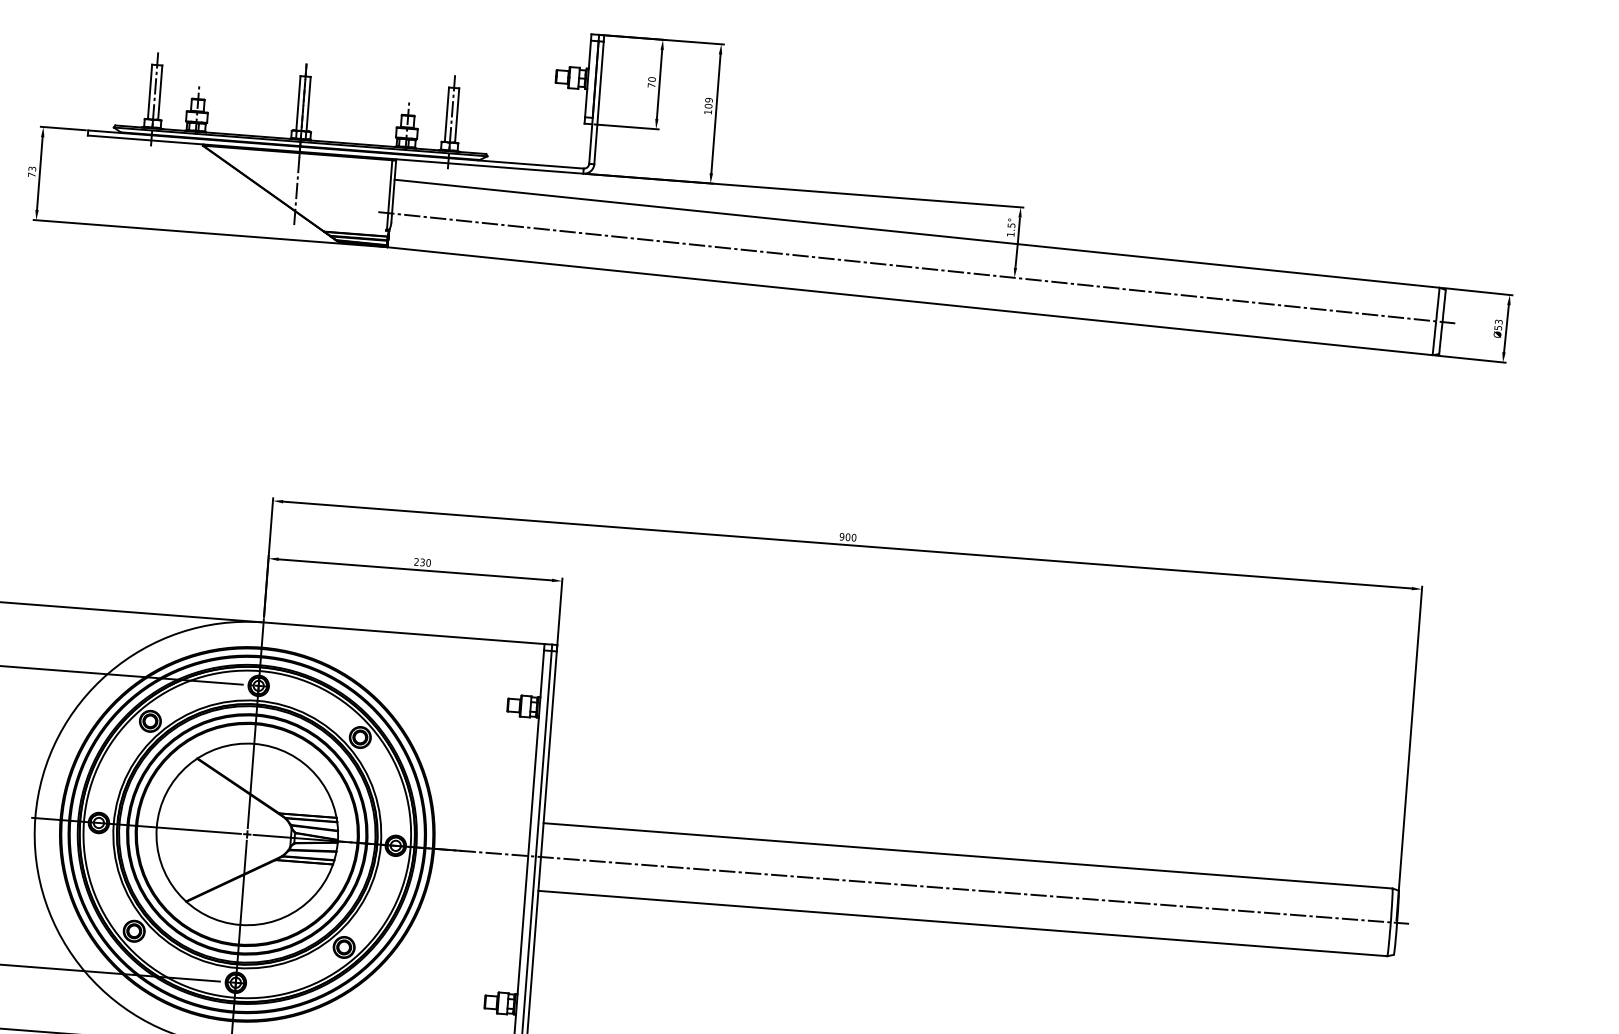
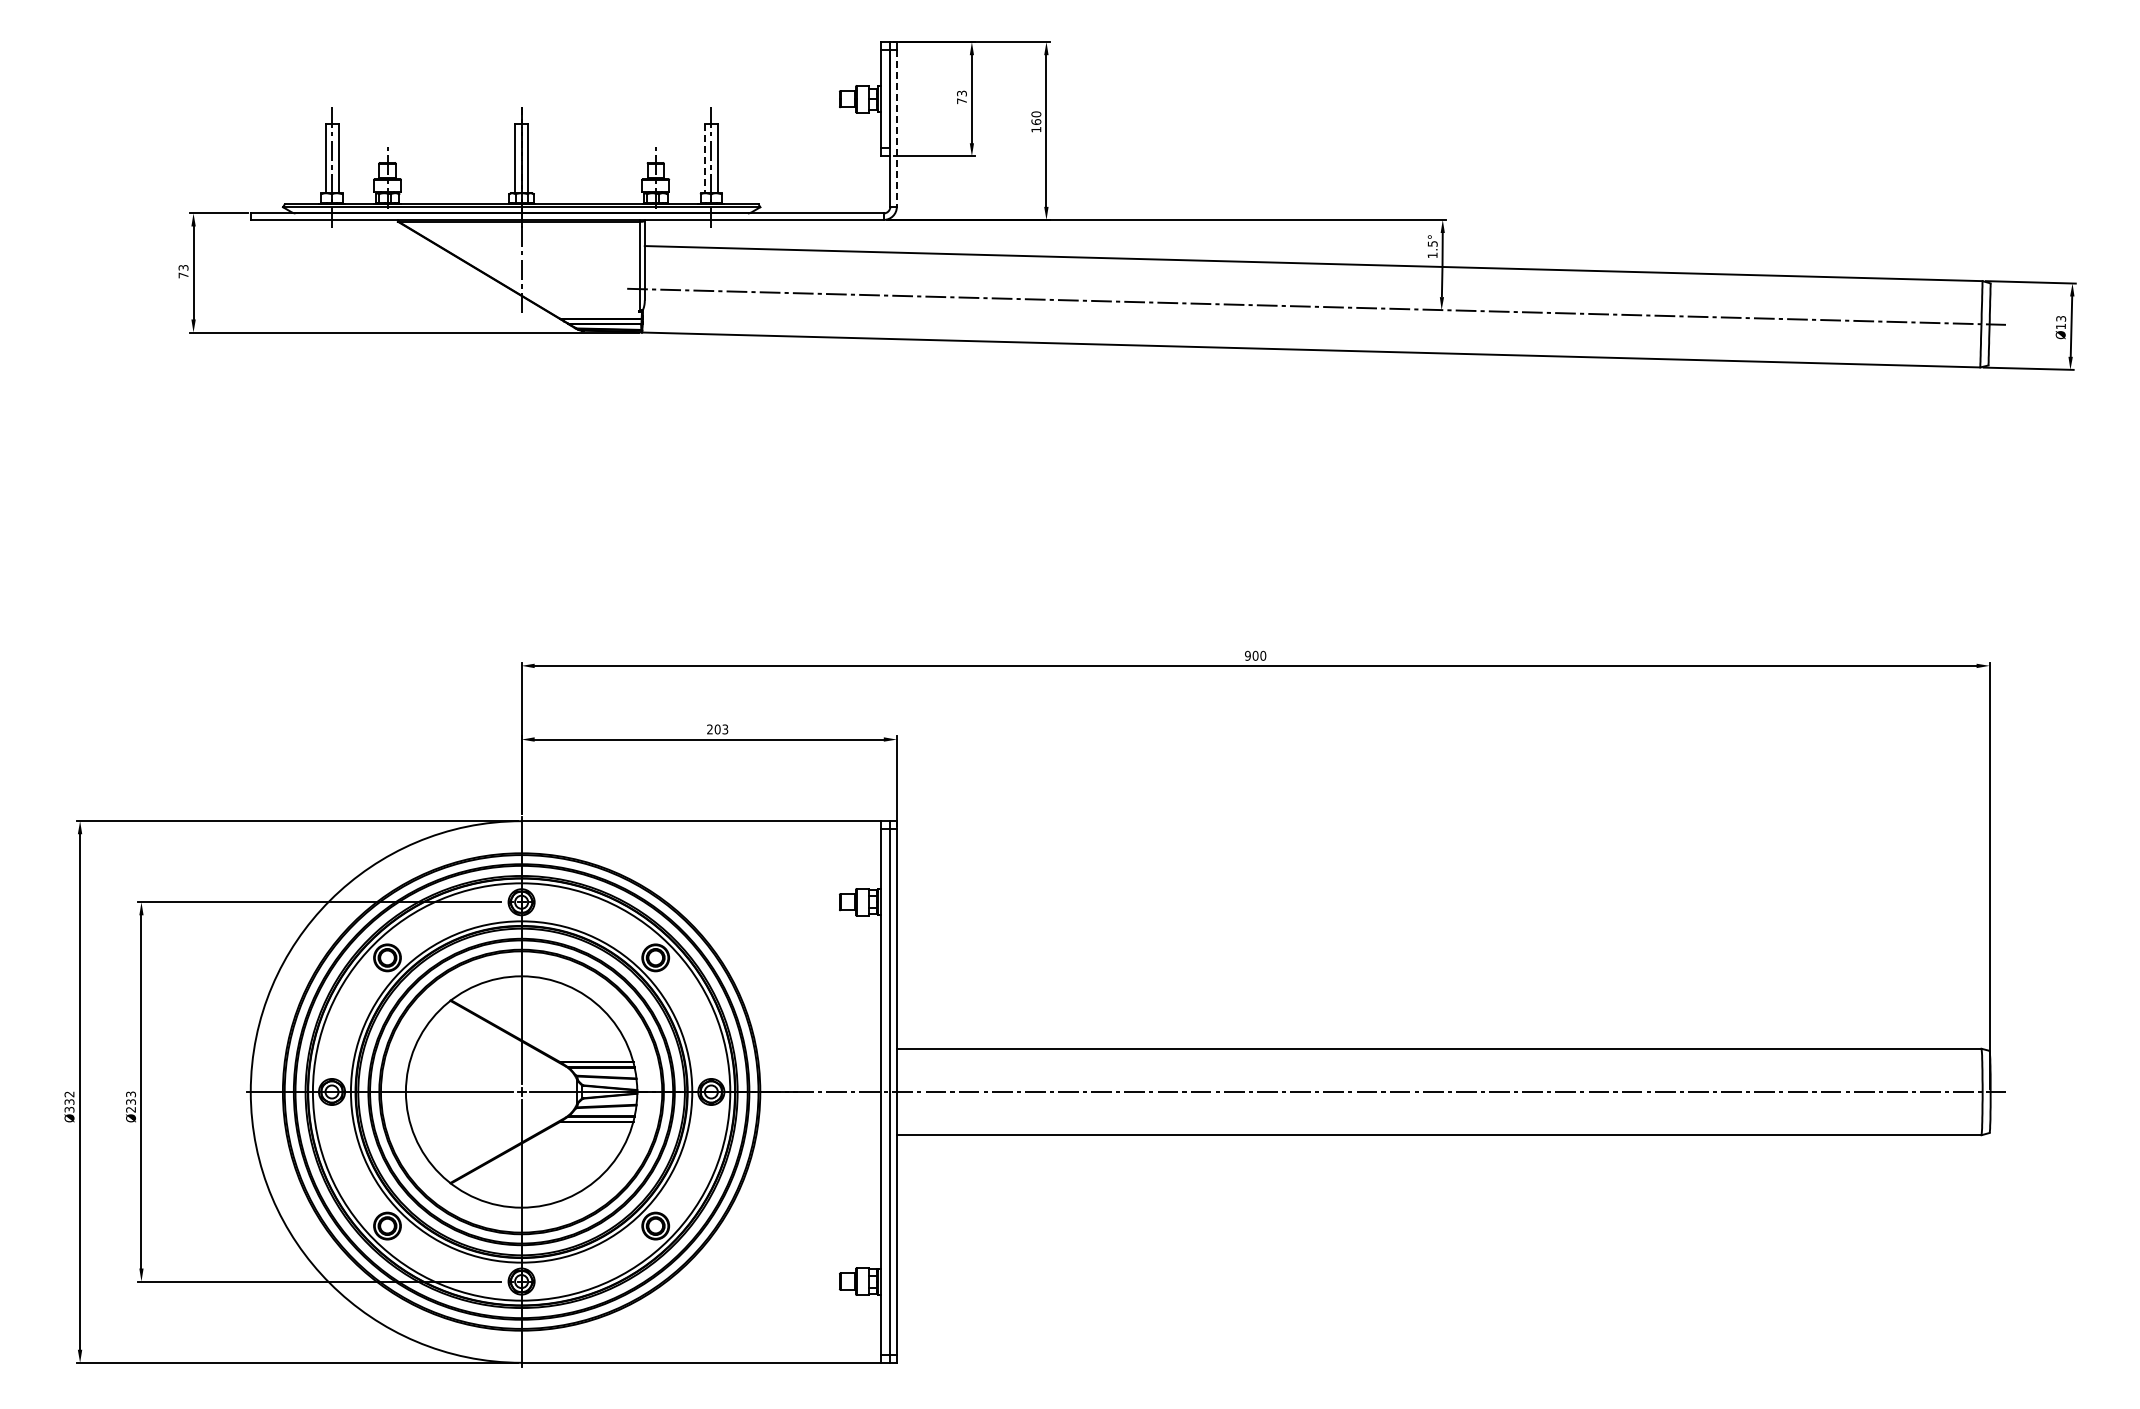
text: (651, 79) -> (961, 93), 70 -> 73
text: (708, 102) -> (1036, 117), 109 -> 160
line: (598, 103) -> (896, 129), solid -> dashed
line: (446, 114) -> (704, 158), solid -> dashed
text: (1497, 327) -> (2060, 326), Ø53 -> Ø13
text: (425, 562) -> (721, 729), 230 -> 203

